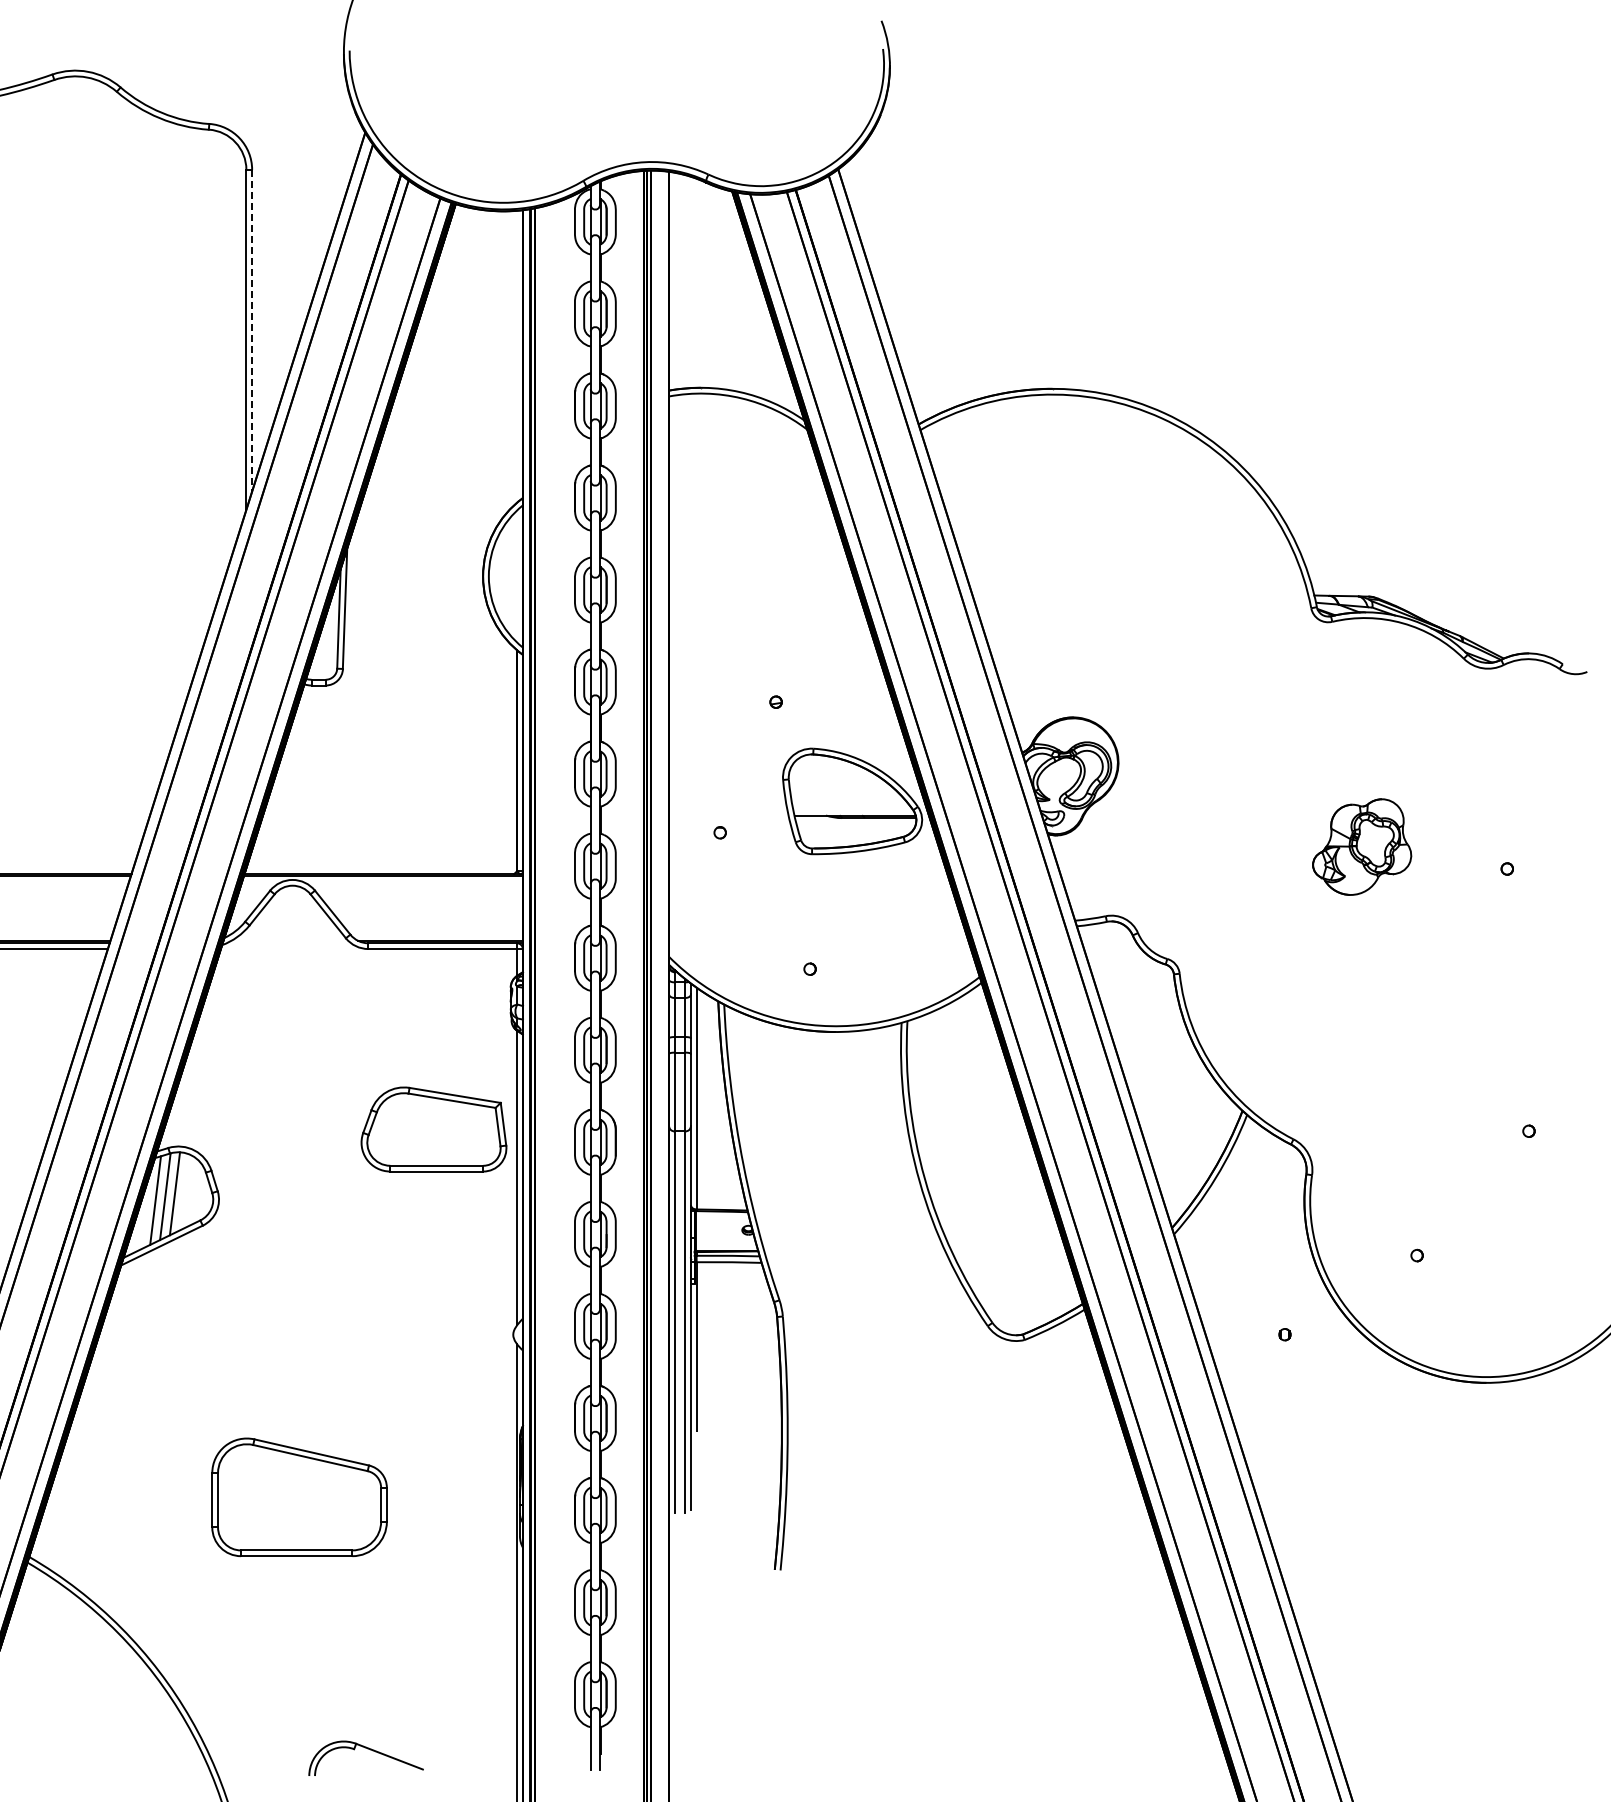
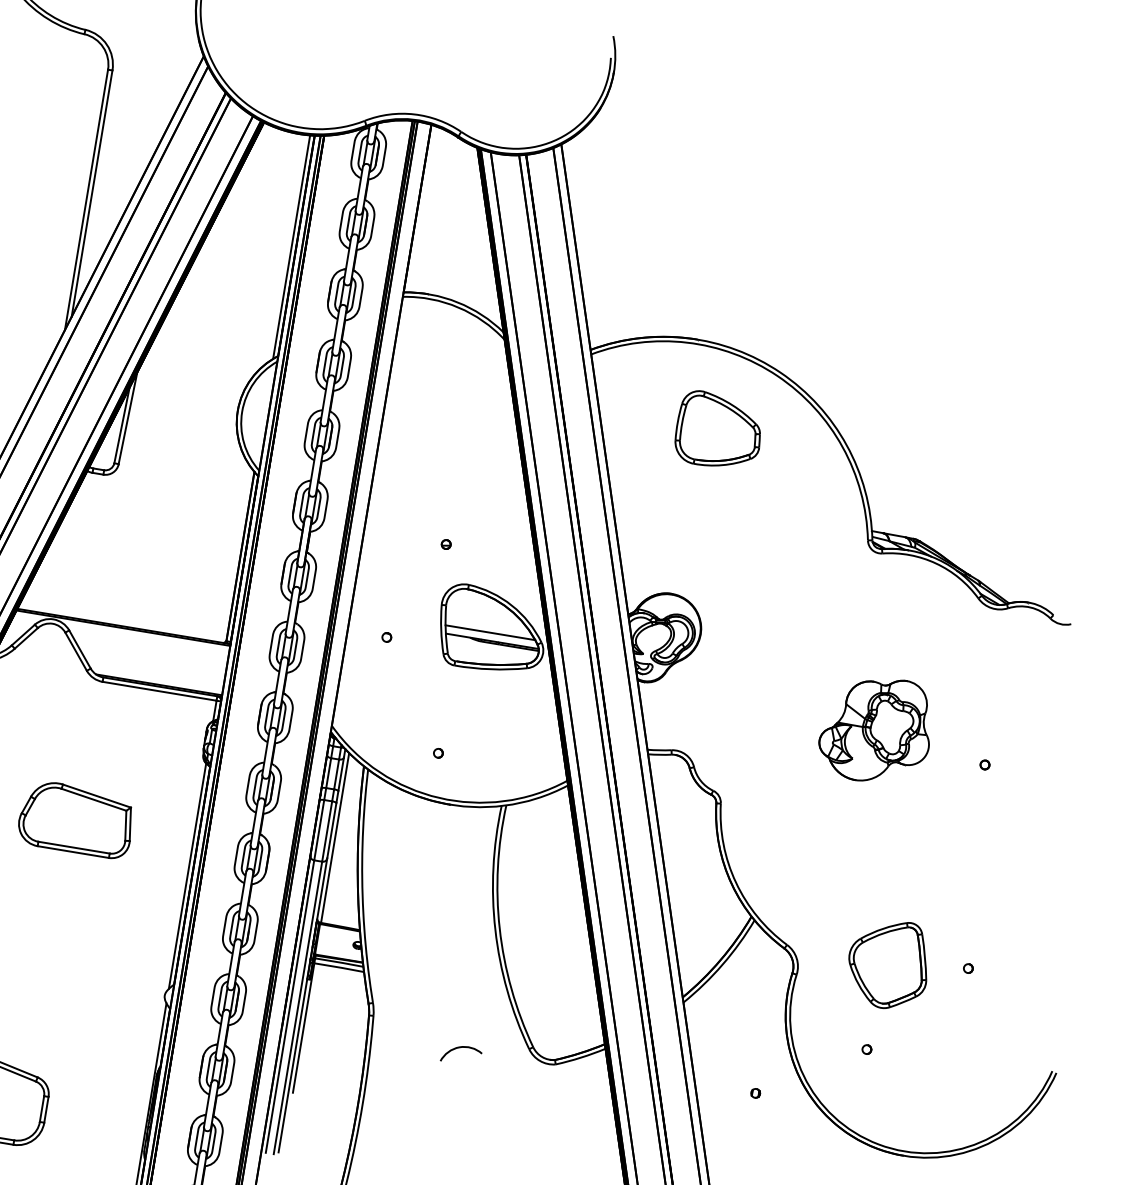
line: (252, 330) -> (92, 193), dashed -> solid
line: (517, 356) -> (292, 247), added
part: (1098, 500) -> (718, 430), added
line: (850, 805) -> (490, 633), added
part: (1362, 846) -> (876, 729), size x1.43
part: (433, 1129) -> (76, 819), moved
part: (1426, 1142) -> (888, 964), added
arc: (899, 1339) -> (459, 1048), added

